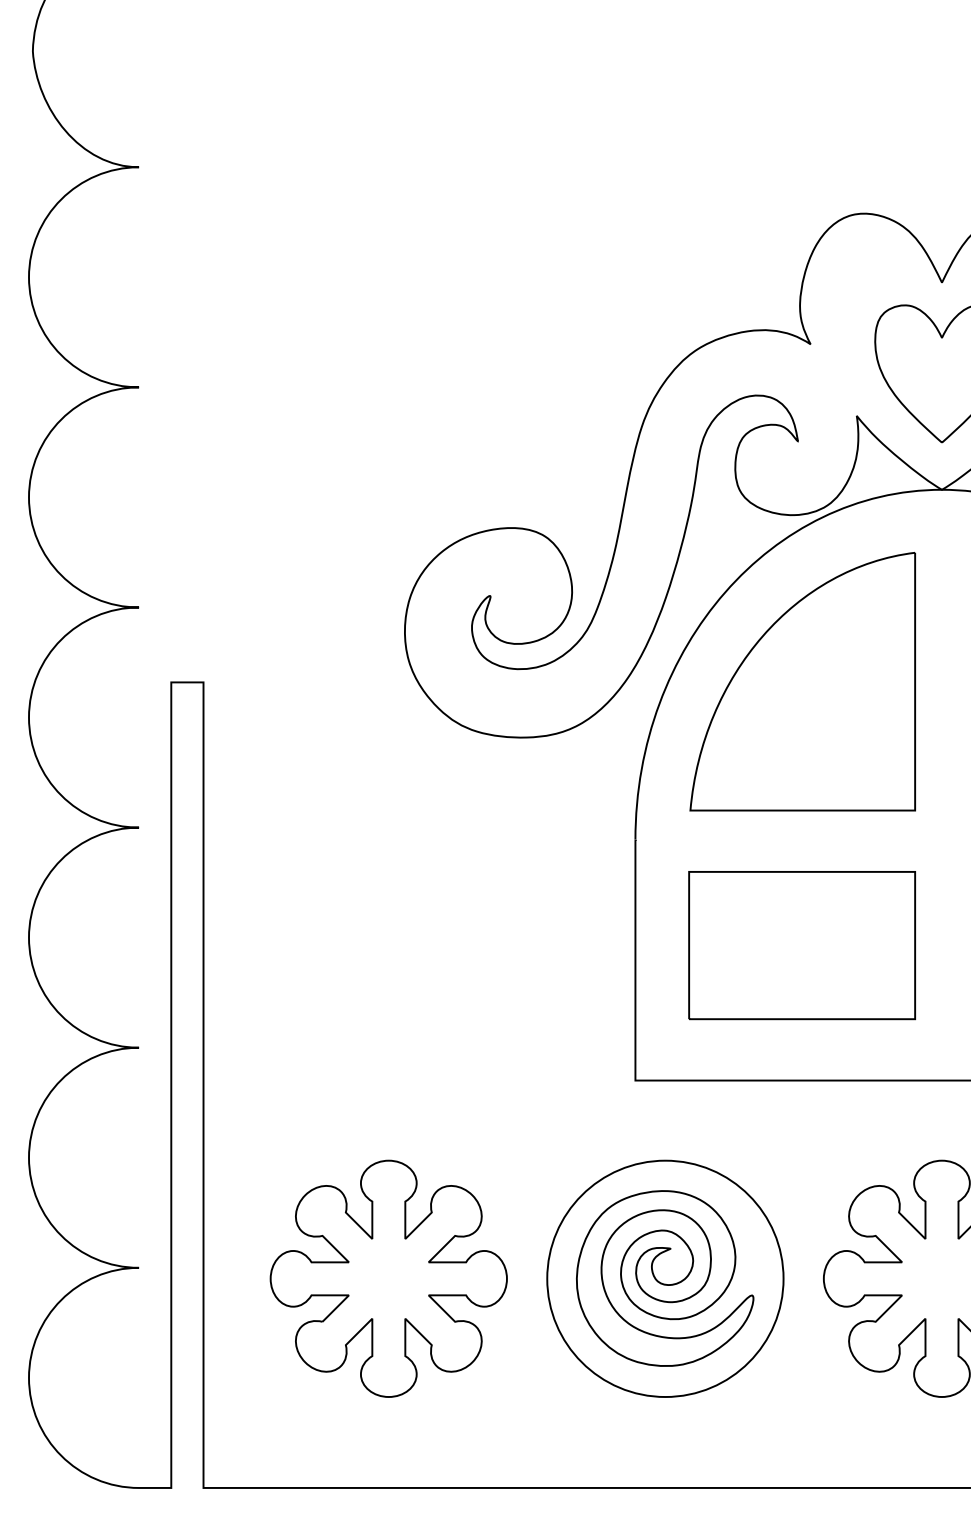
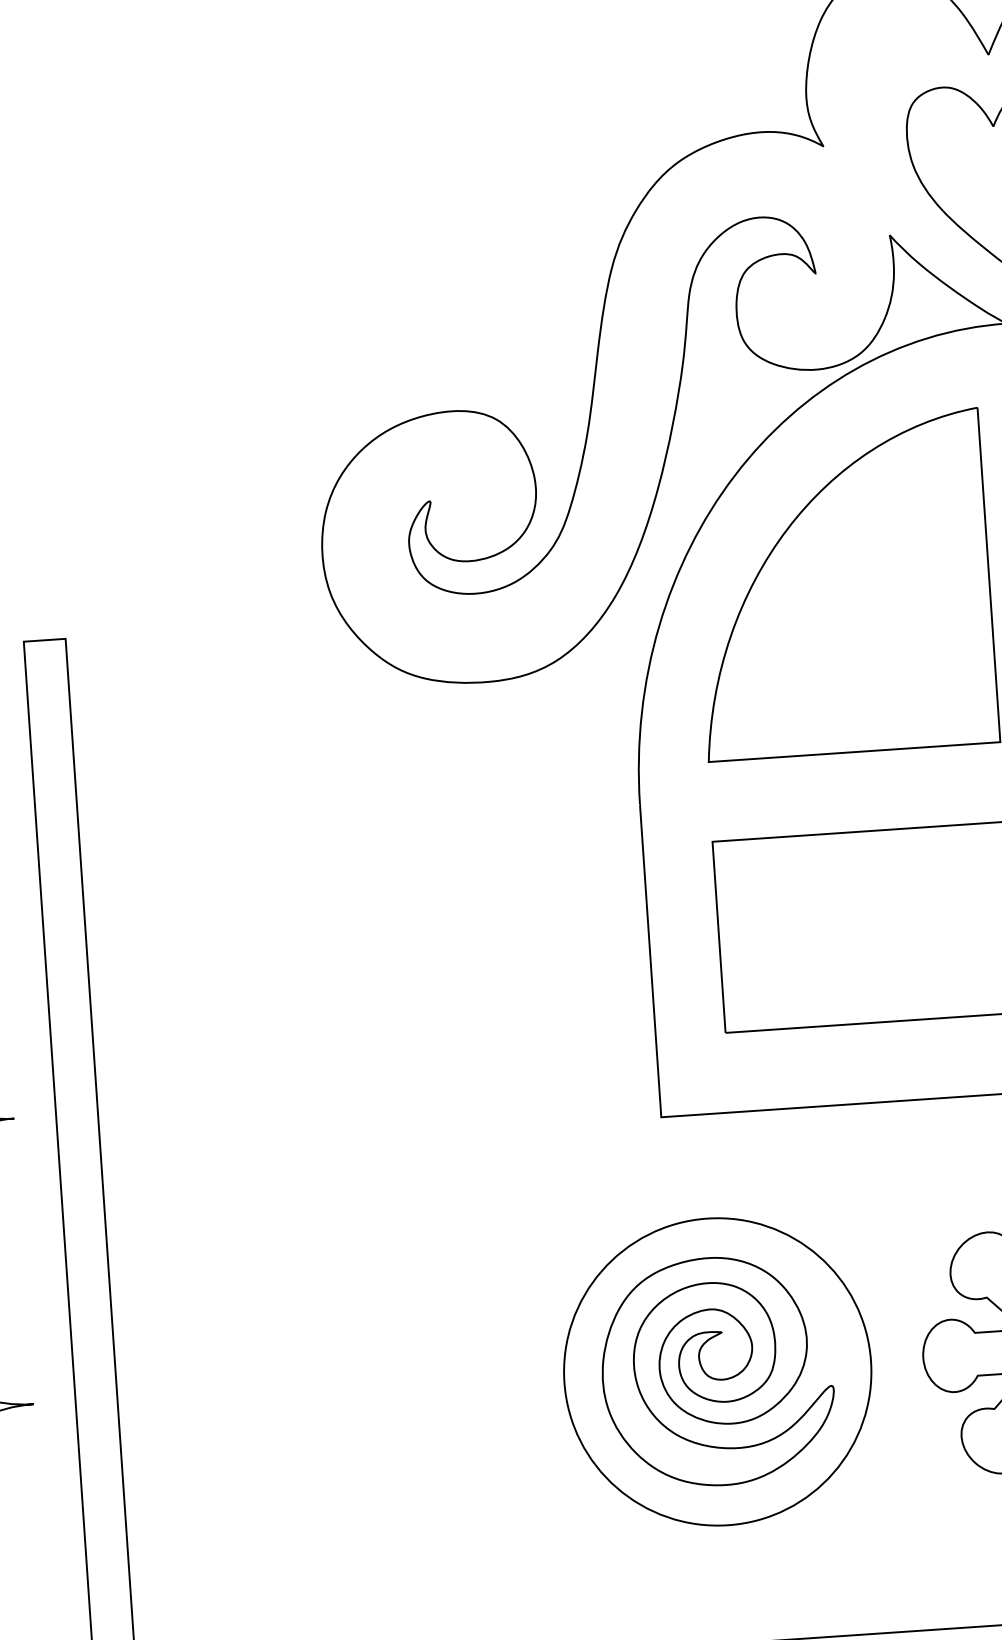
part: (388, 1278) -> (358, 1395), removed

